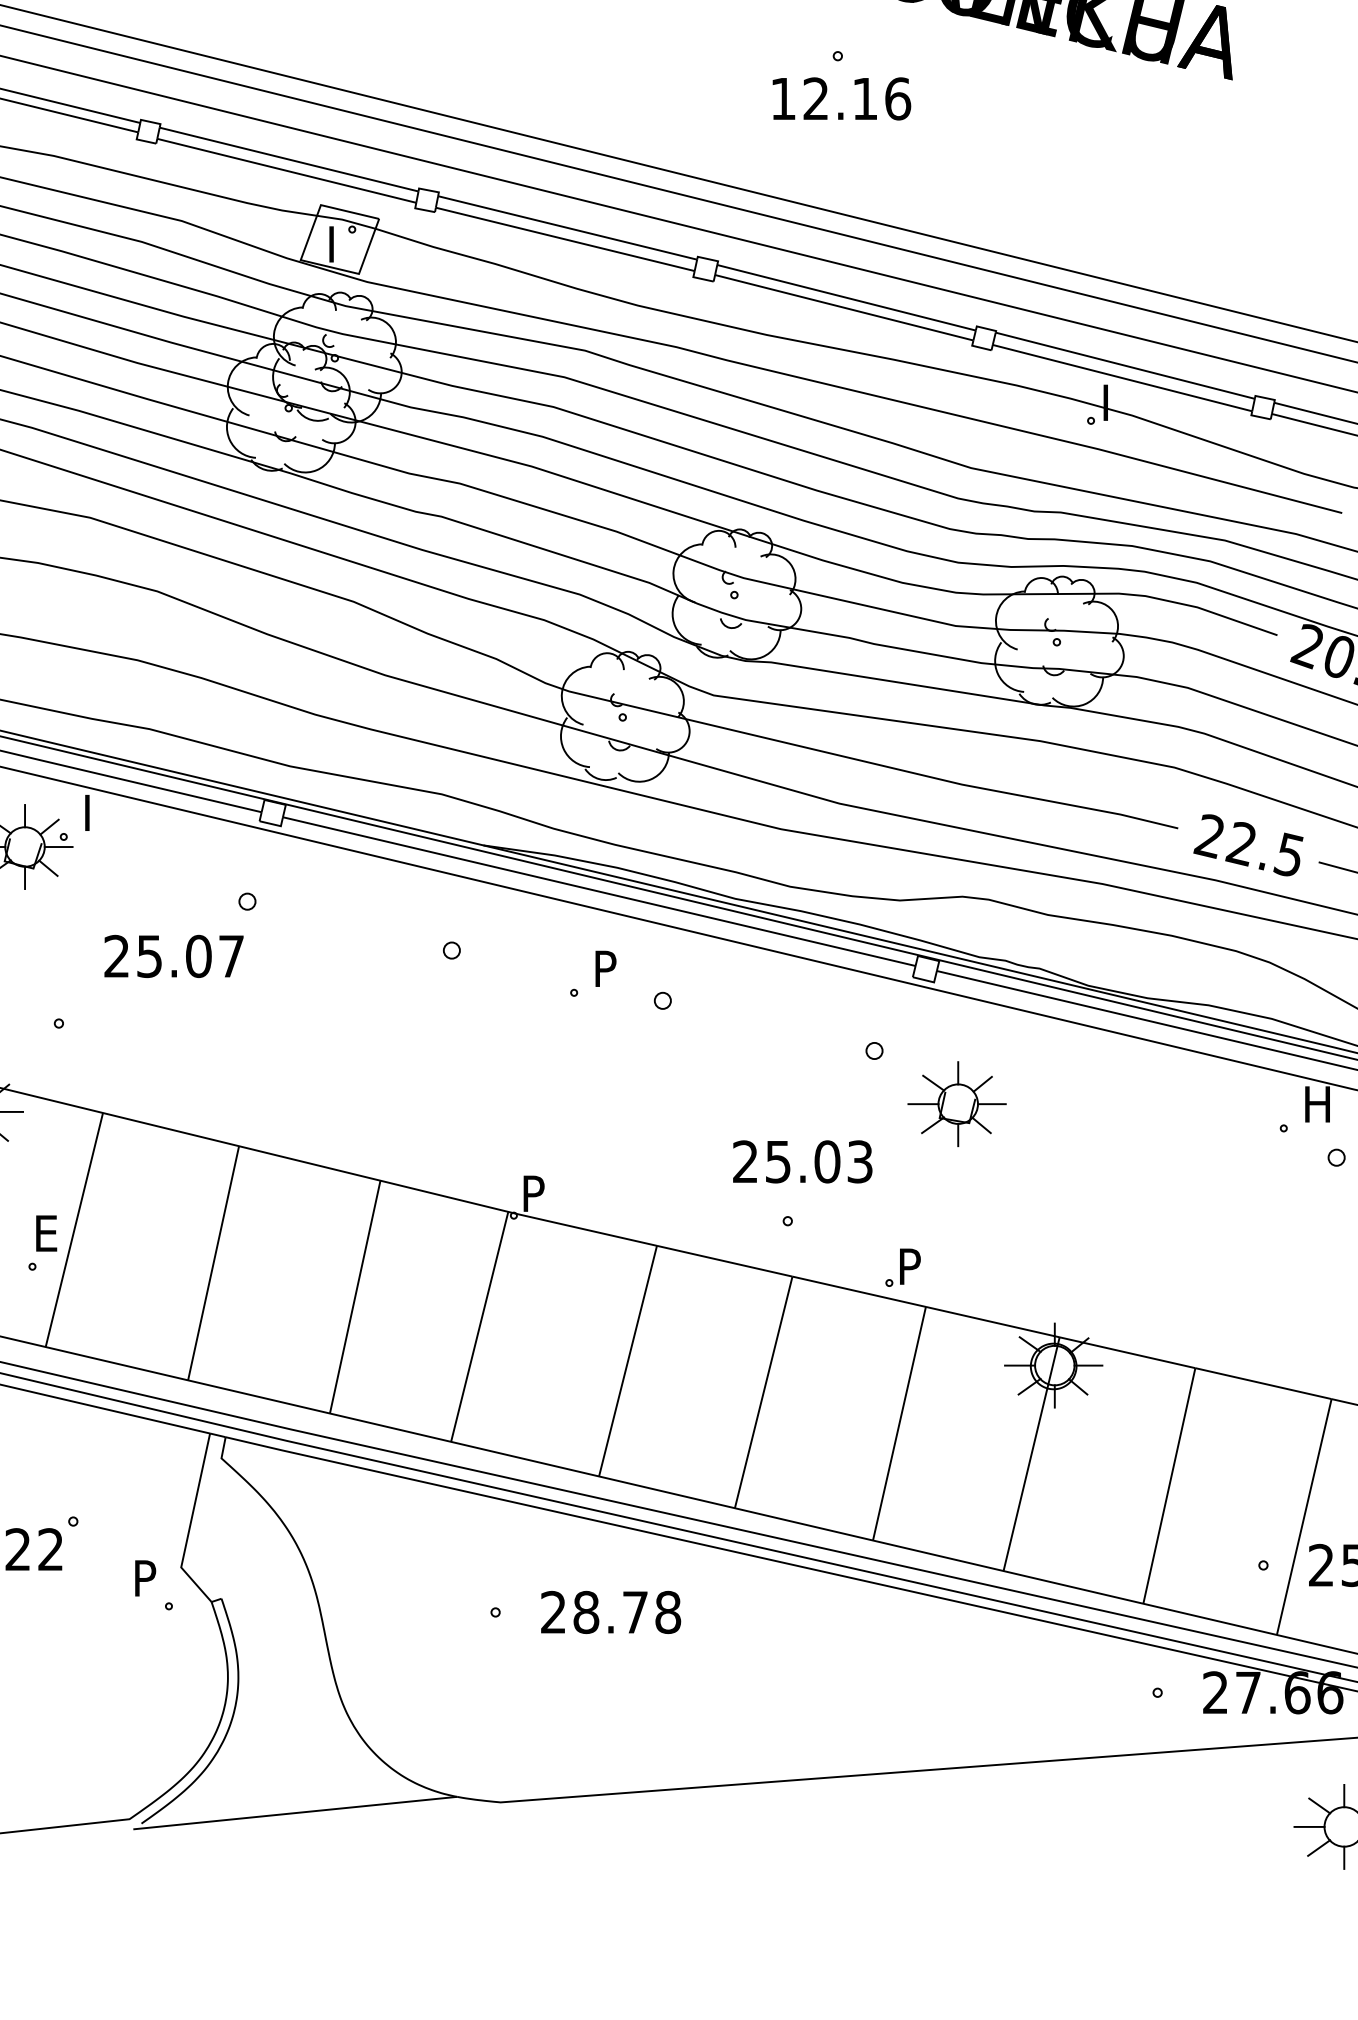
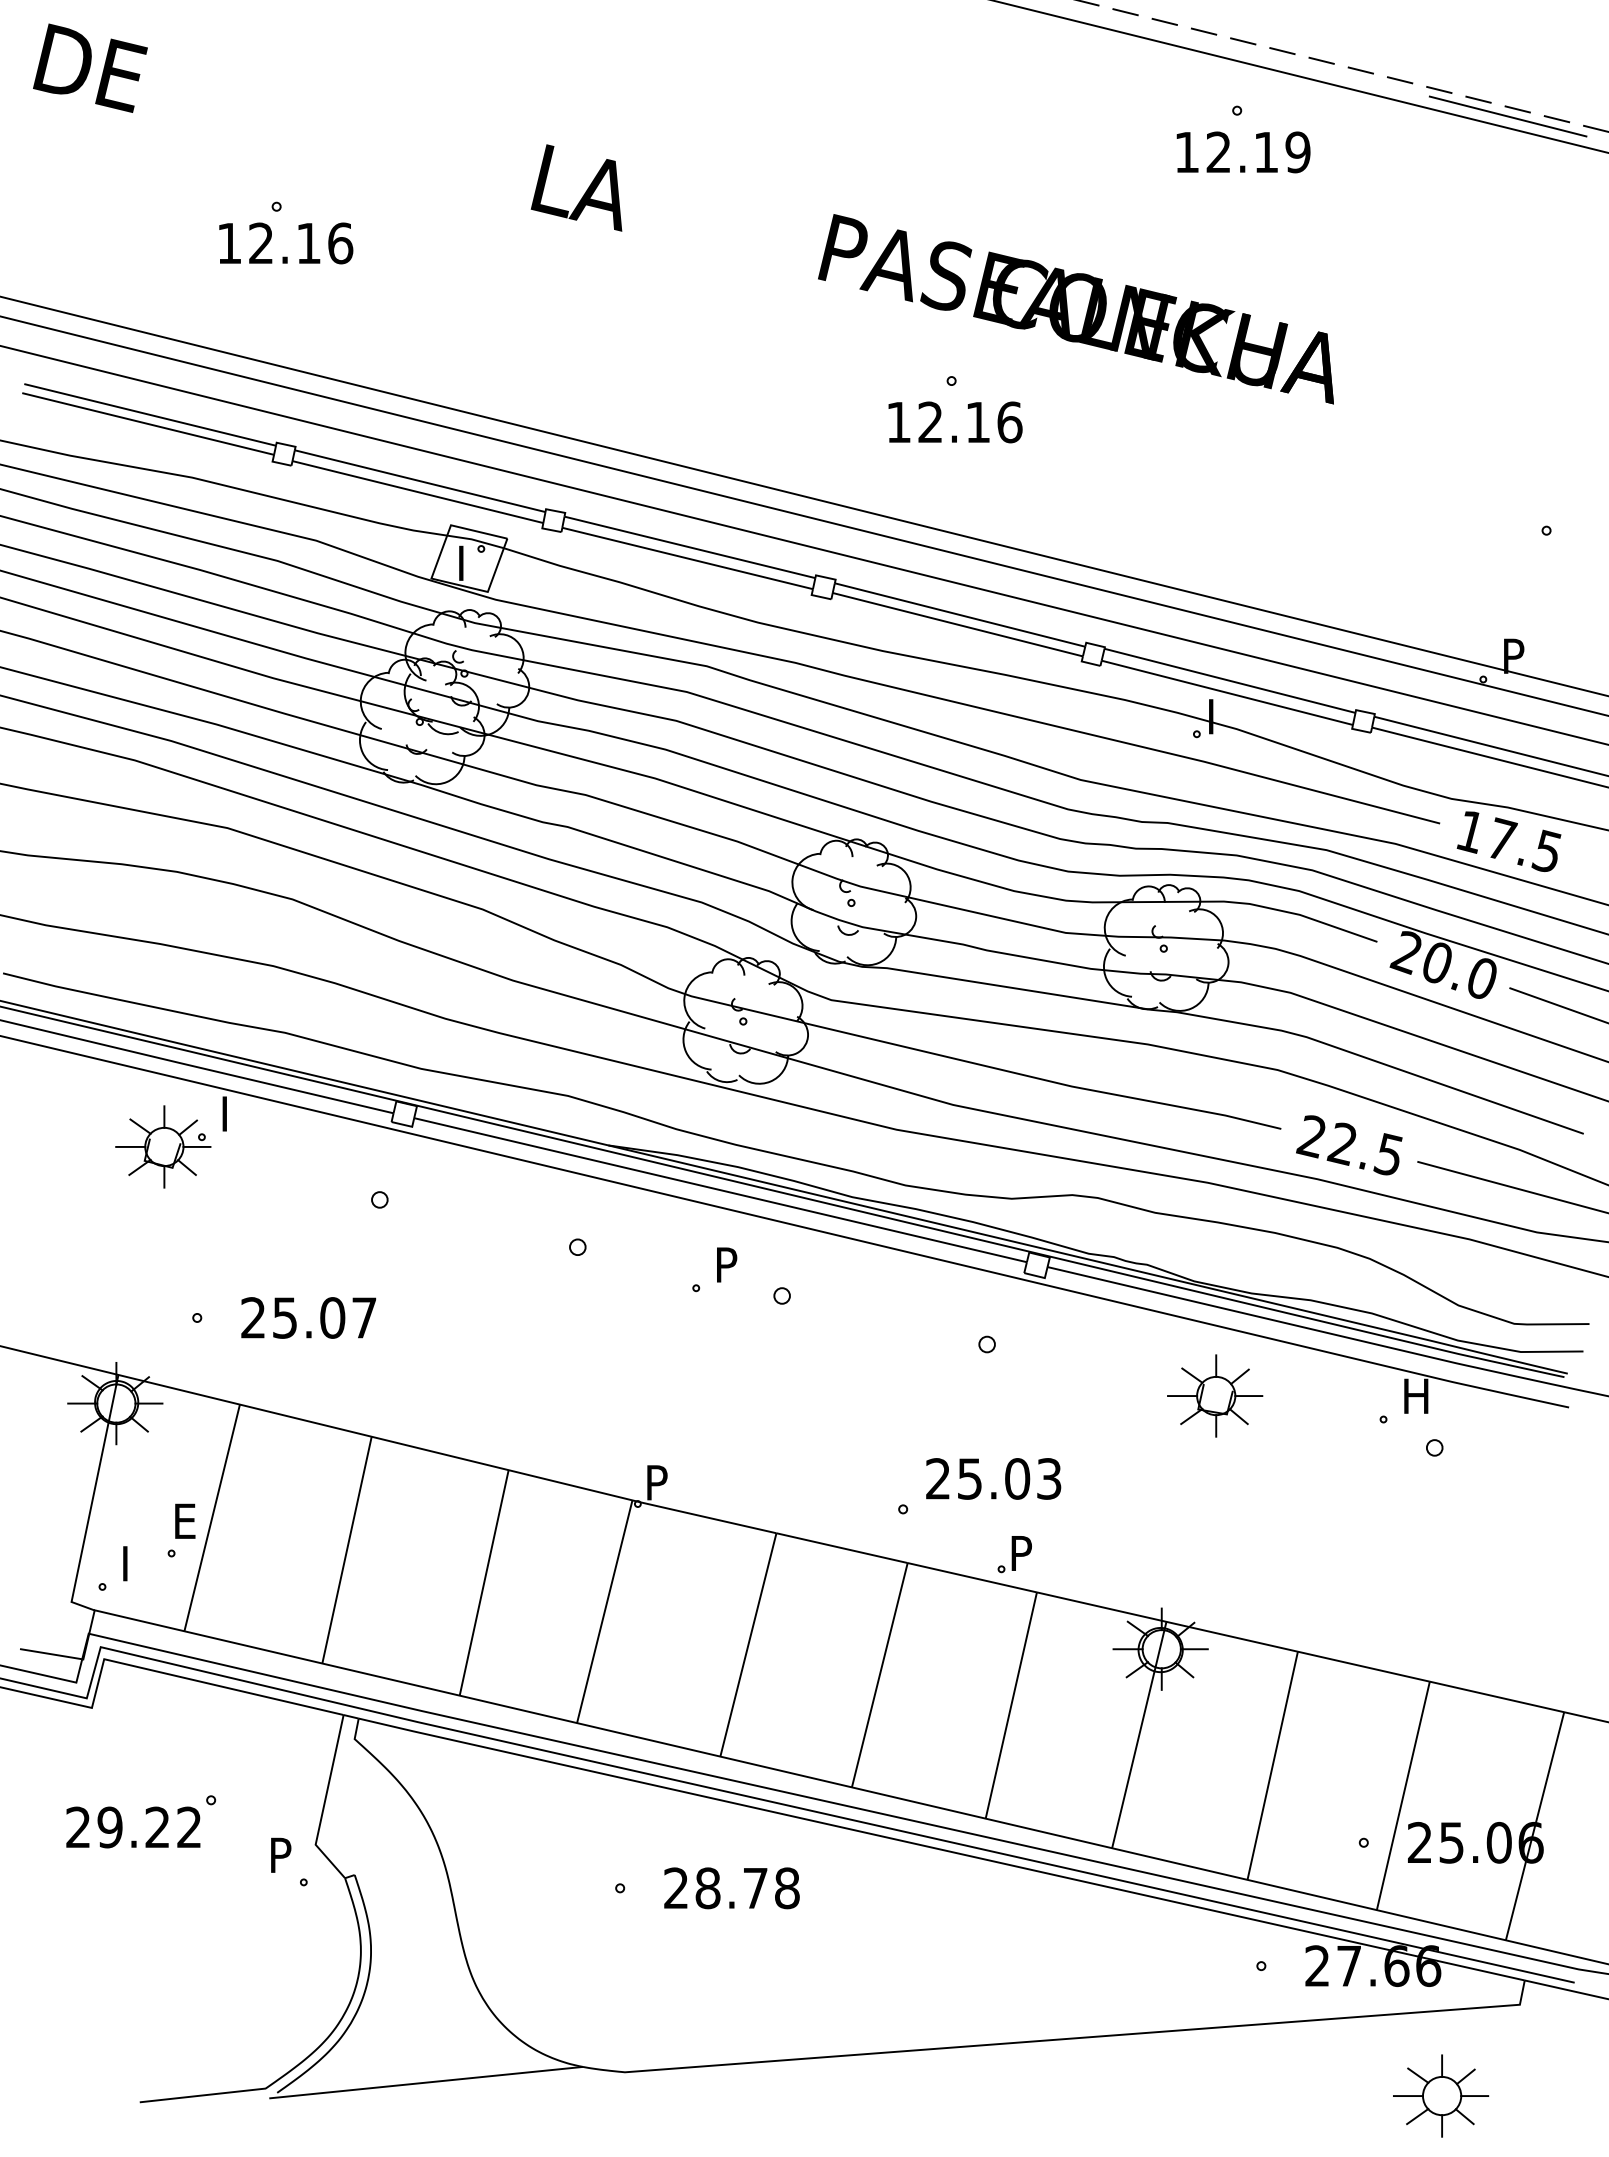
text: (173, 955) -> (308, 1317), moved
part: (957, 1103) -> (1215, 1395), moved
text: (802, 1161) -> (993, 1478), moved

